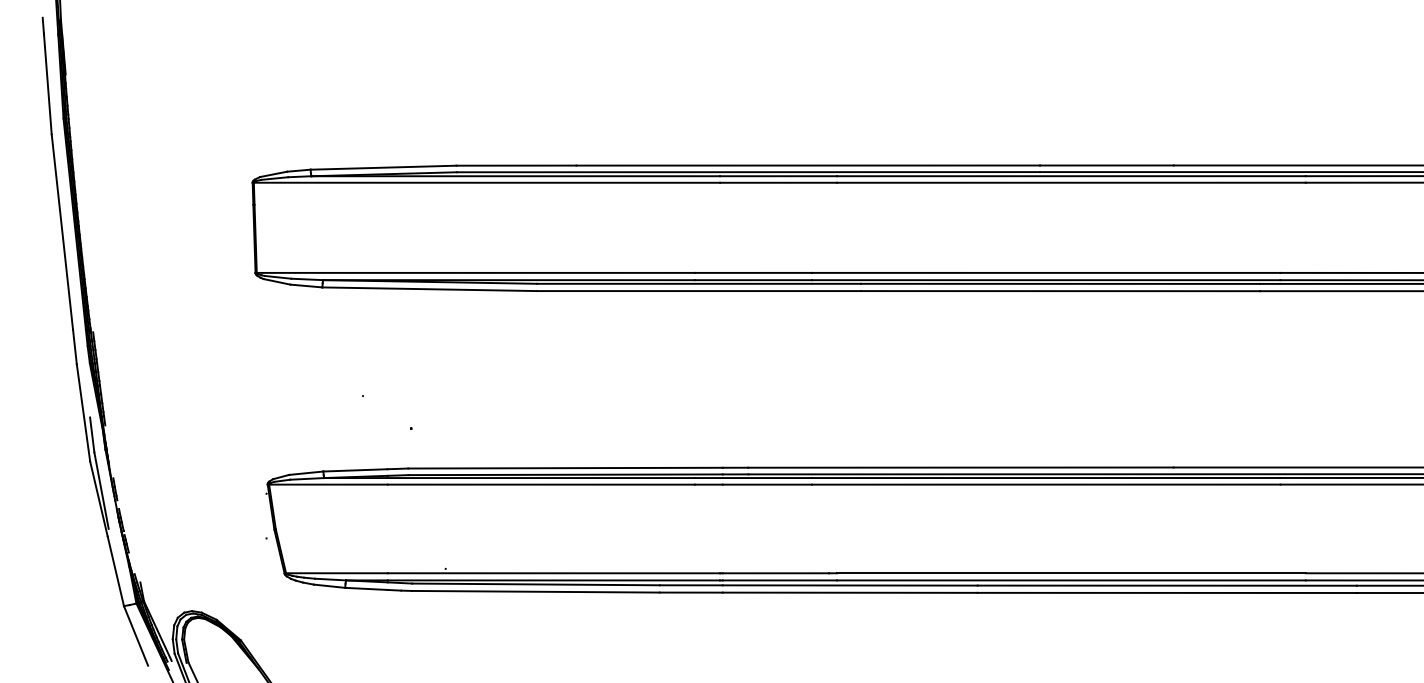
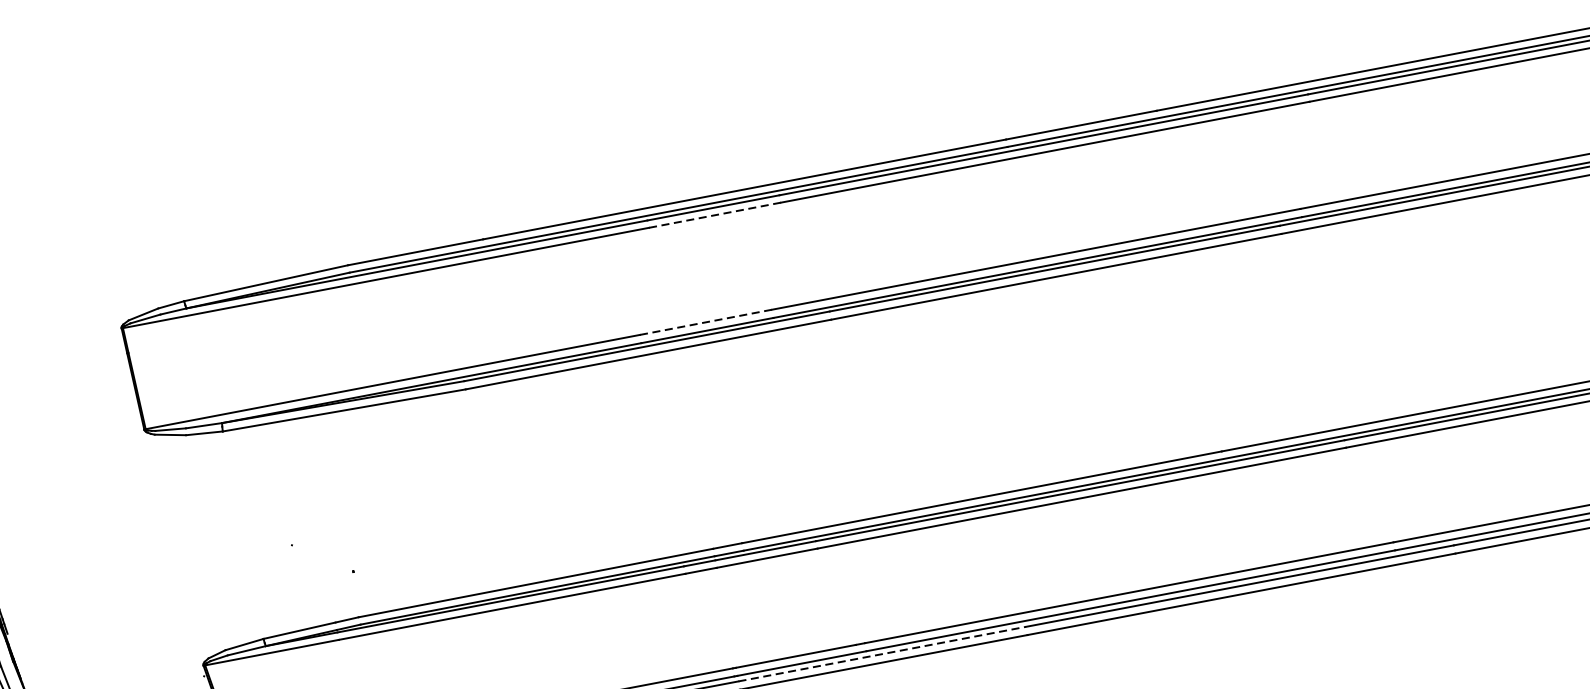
line: (778, 182) -> (714, 214), solid -> dashed
line: (753, 272) -> (705, 321), solid -> dashed
line: (850, 585) -> (882, 654), solid -> dashed

